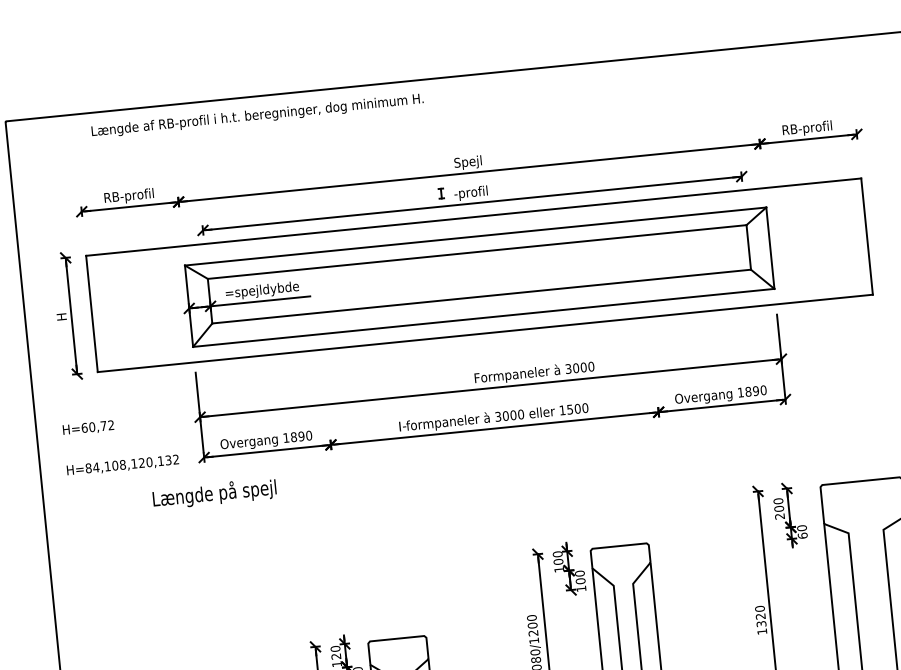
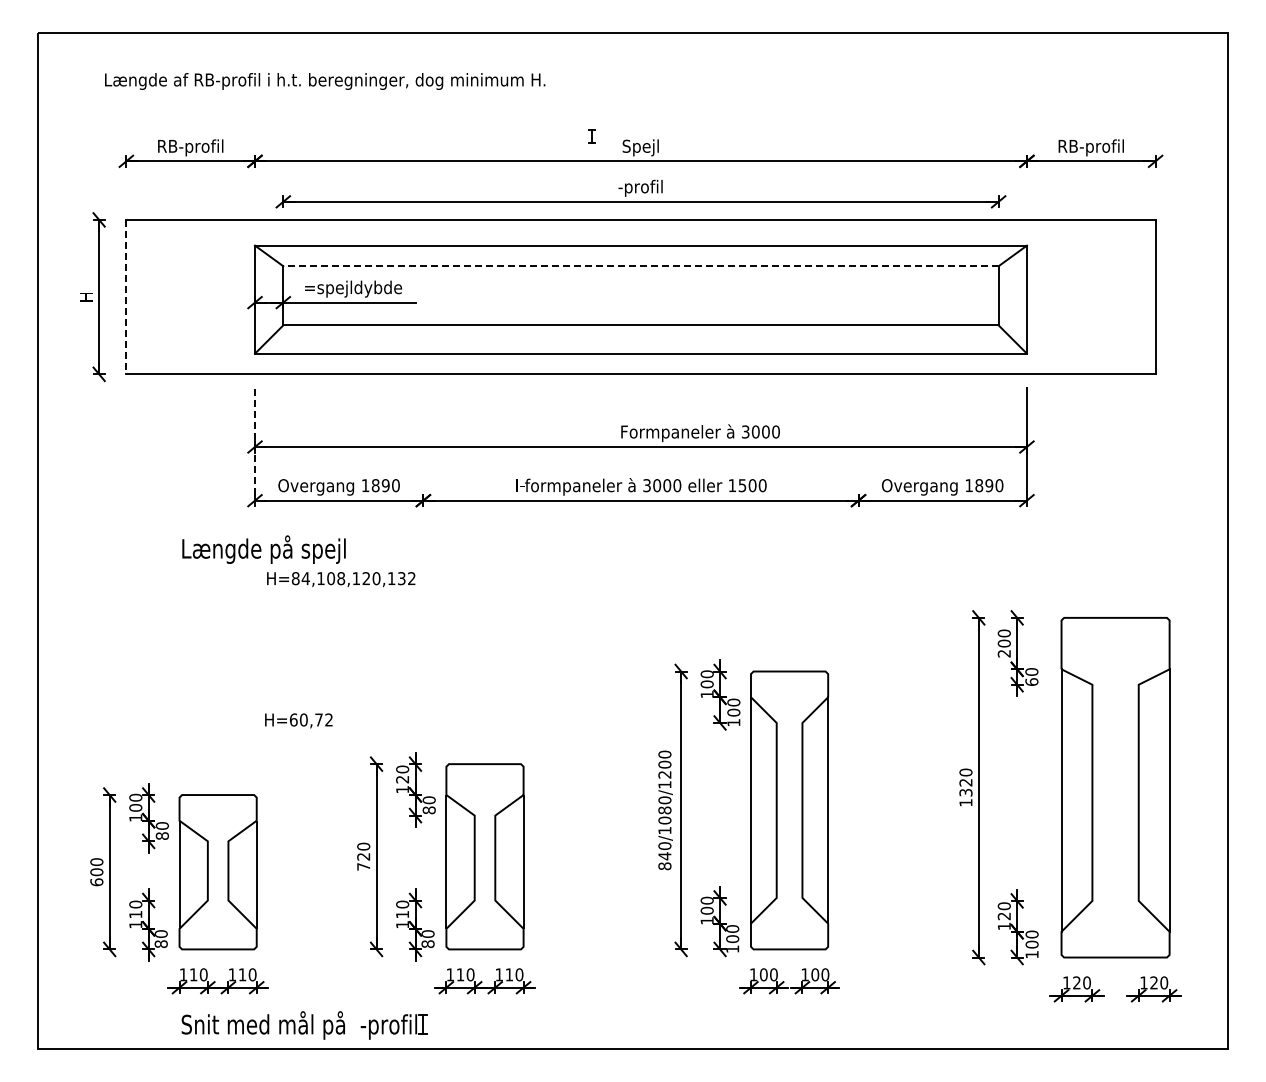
text: (257, 115) -> (325, 81), moved
part: (441, 193) -> (591, 136), moved
line: (476, 252) -> (640, 266), solid -> dashed
line: (92, 314) -> (126, 297), solid -> dashed
line: (200, 412) -> (255, 440), solid -> dashed
text: (88, 427) -> (298, 720), moved
text: (123, 465) -> (341, 579), moved

